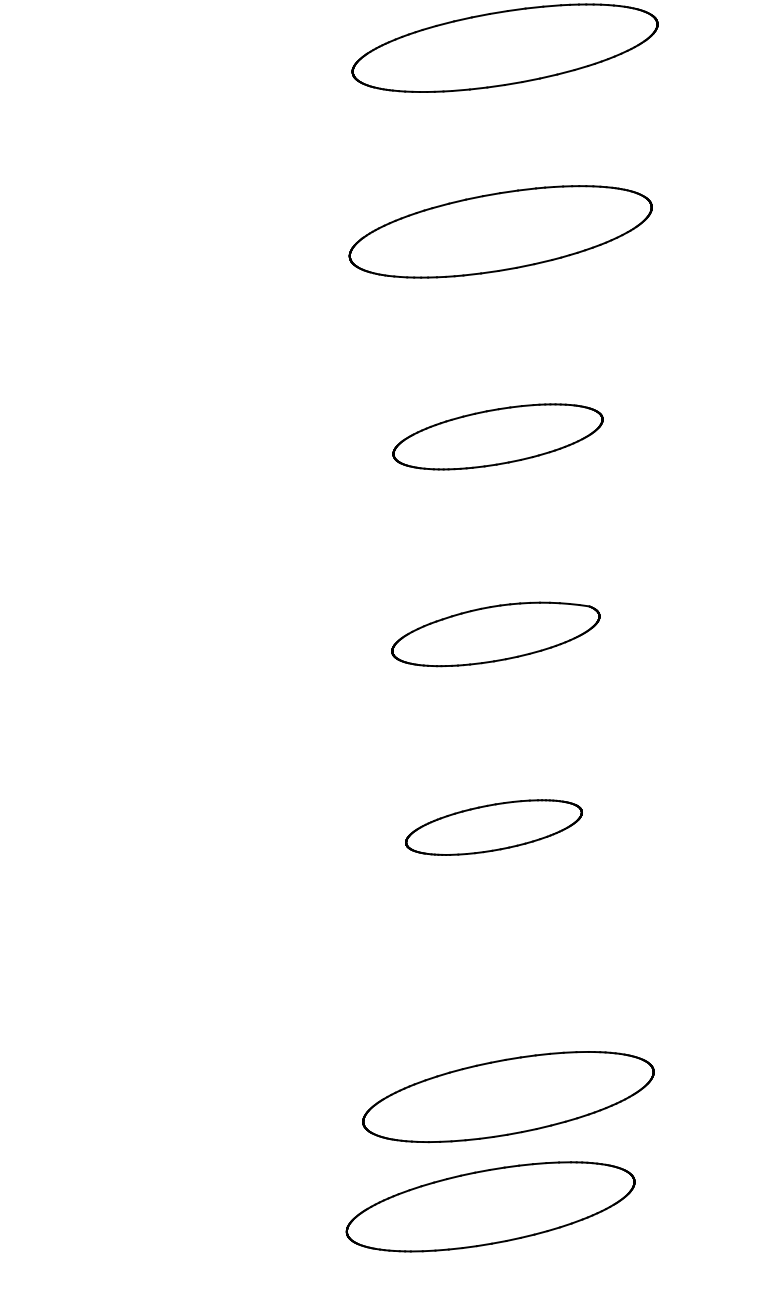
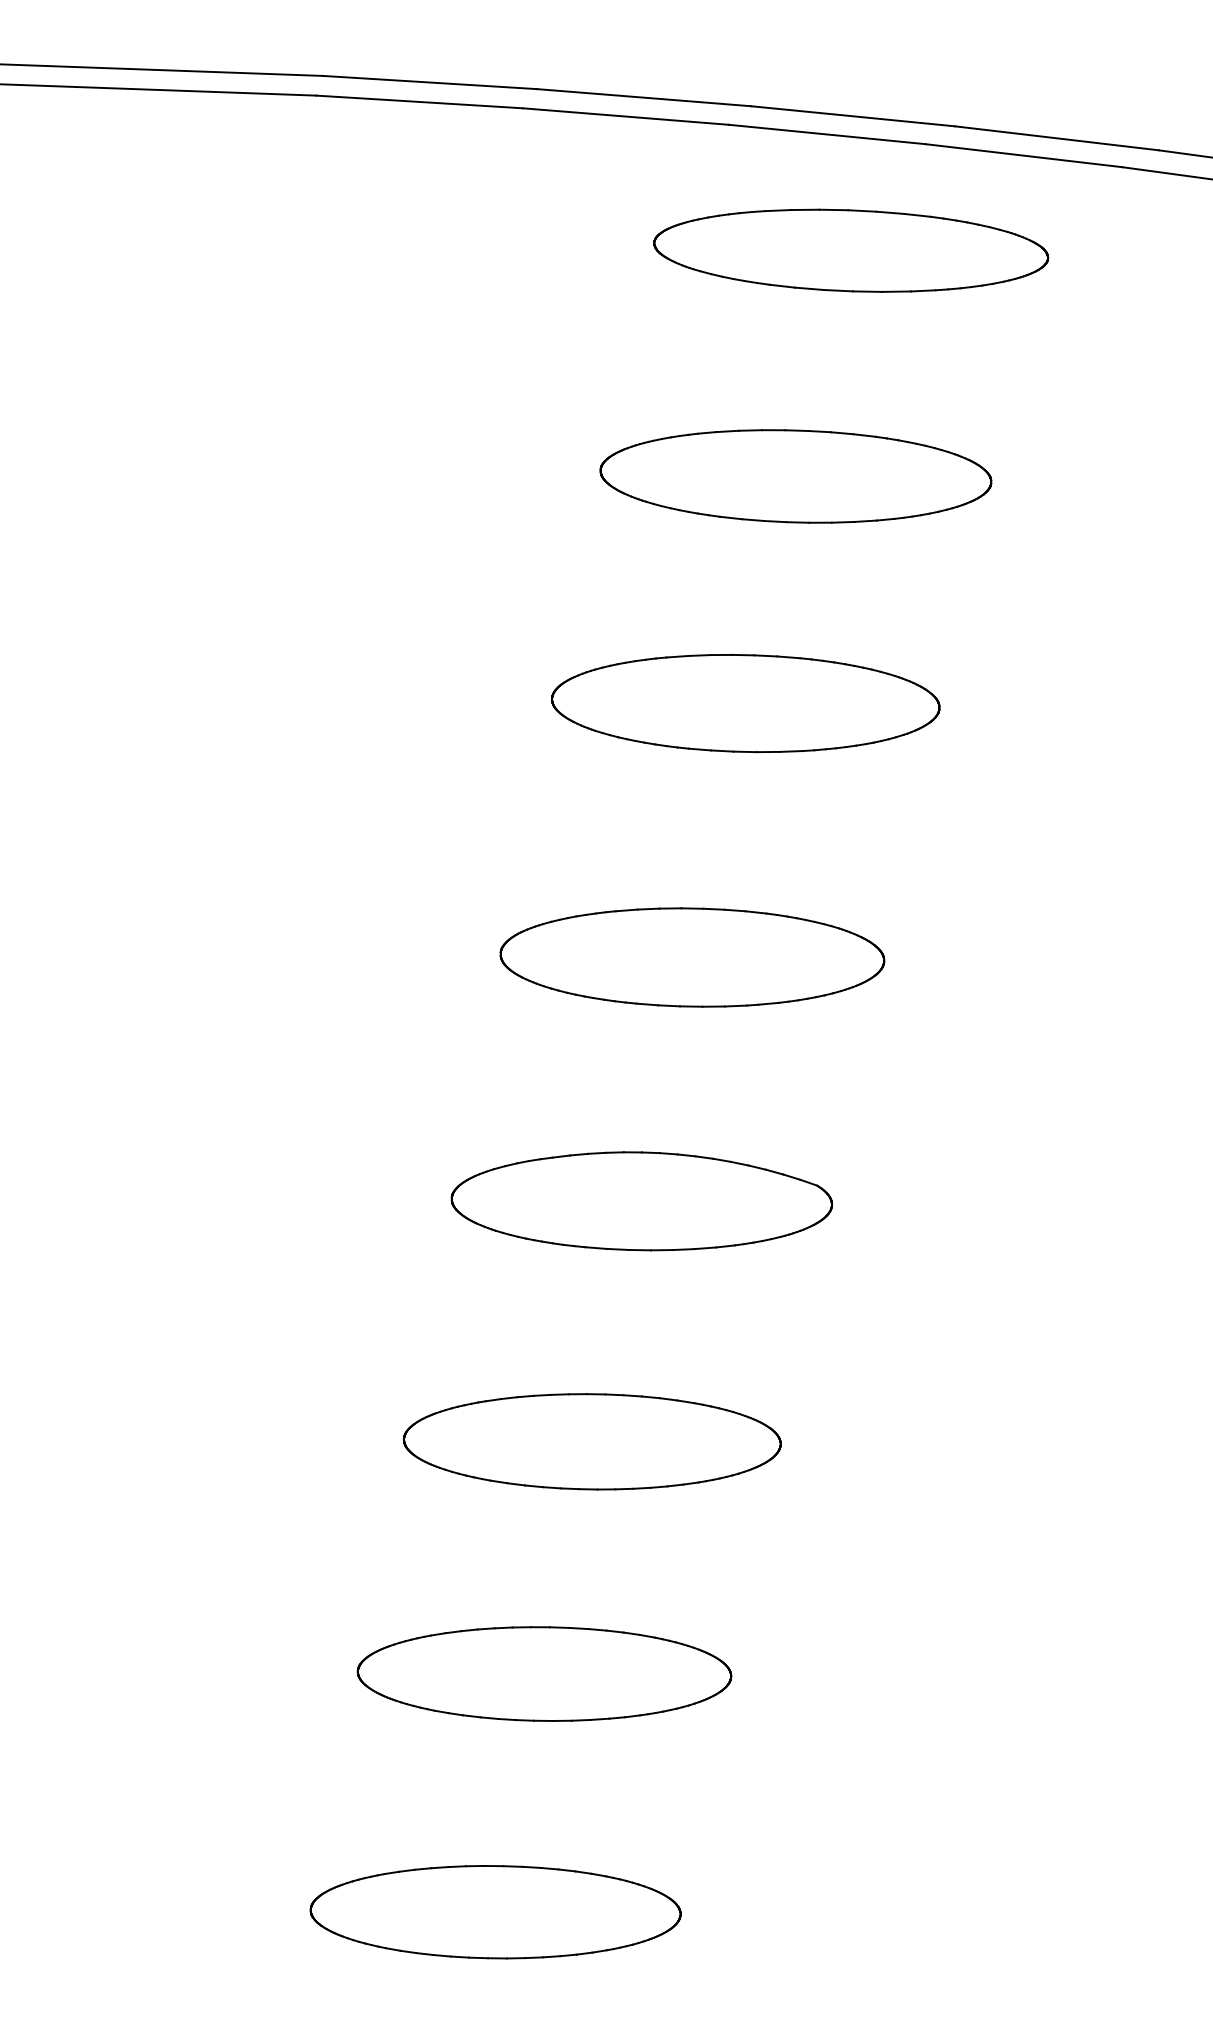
part: (498, 436) -> (692, 957), size x1.43
part: (495, 633) -> (641, 1201), size x1.43
part: (493, 827) -> (591, 1441), size x1.67
part: (508, 1096) -> (544, 1673), moved

